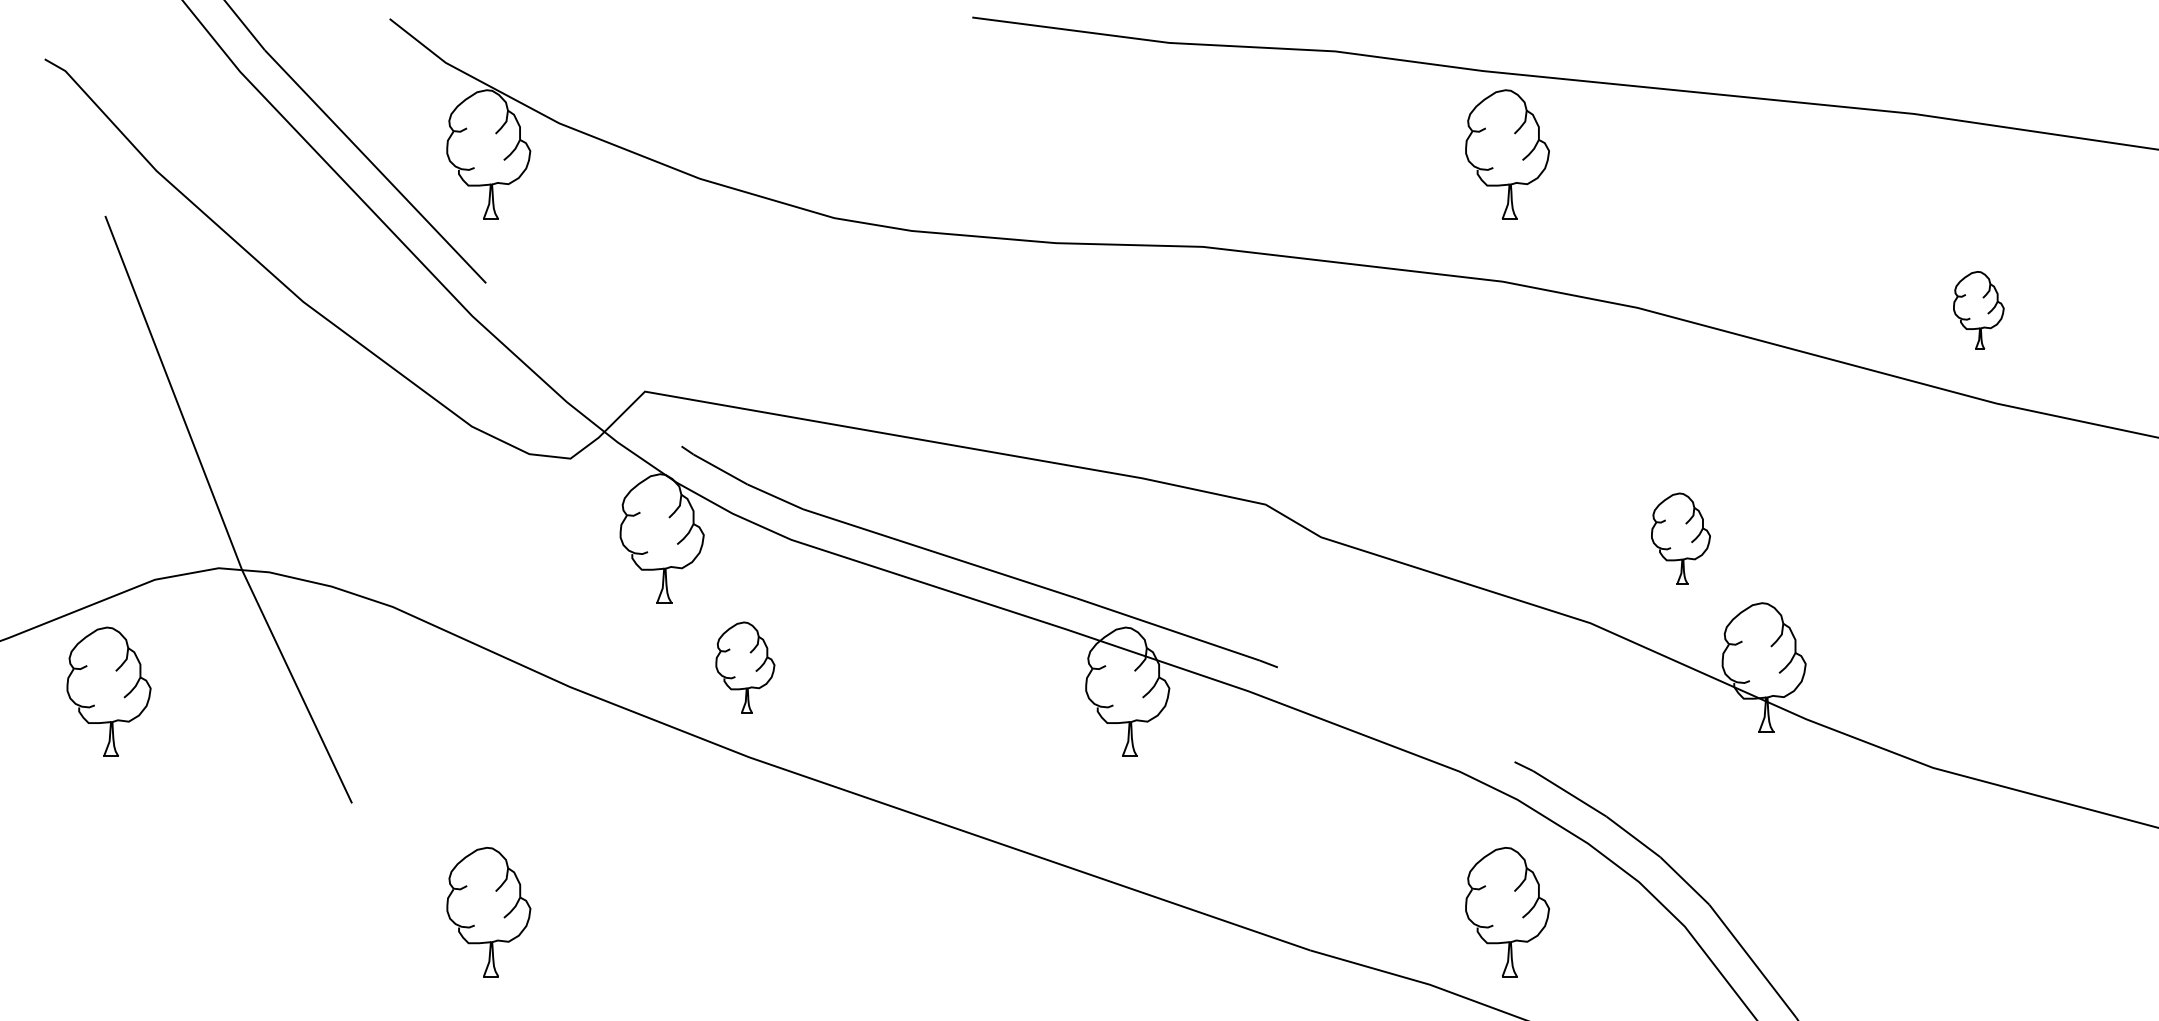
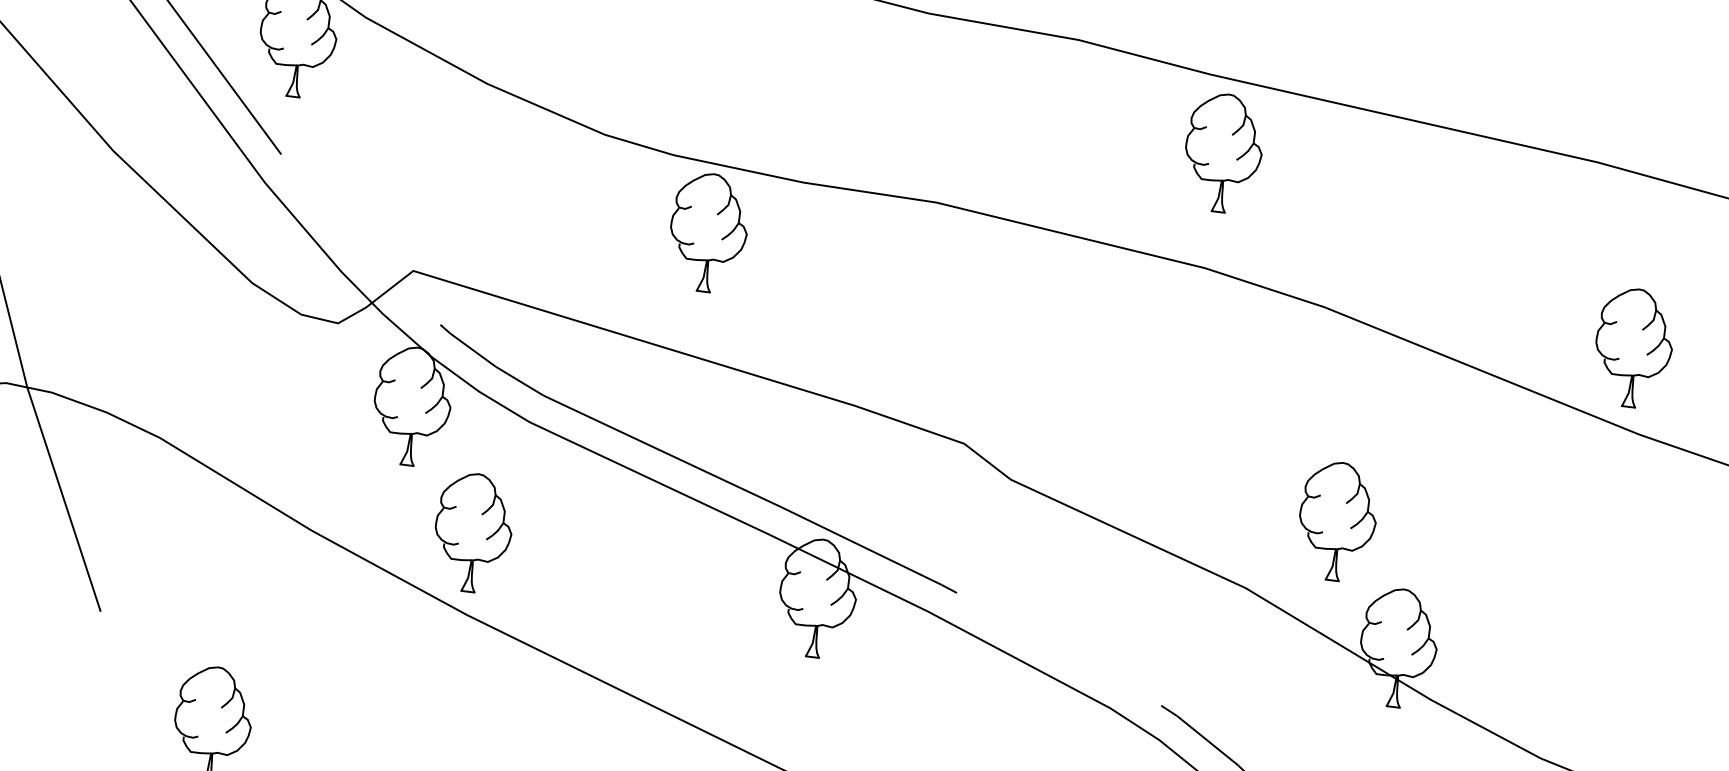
part: (959, 310) -> (708, 232), added
part: (1978, 310) -> (1633, 348), size x1.67
part: (1680, 538) -> (1337, 521), size x1.43
part: (745, 667) -> (473, 532), size x1.43

